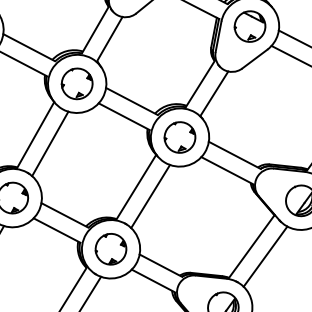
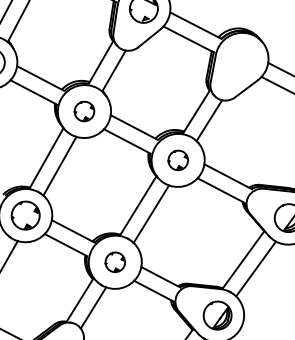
part: (249, 26) -> (241, 59), removed
part: (77, 83) -> (84, 111), size x0.7
part: (180, 137) -> (178, 160), size x0.7
part: (111, 249) -> (115, 262), size x0.7

